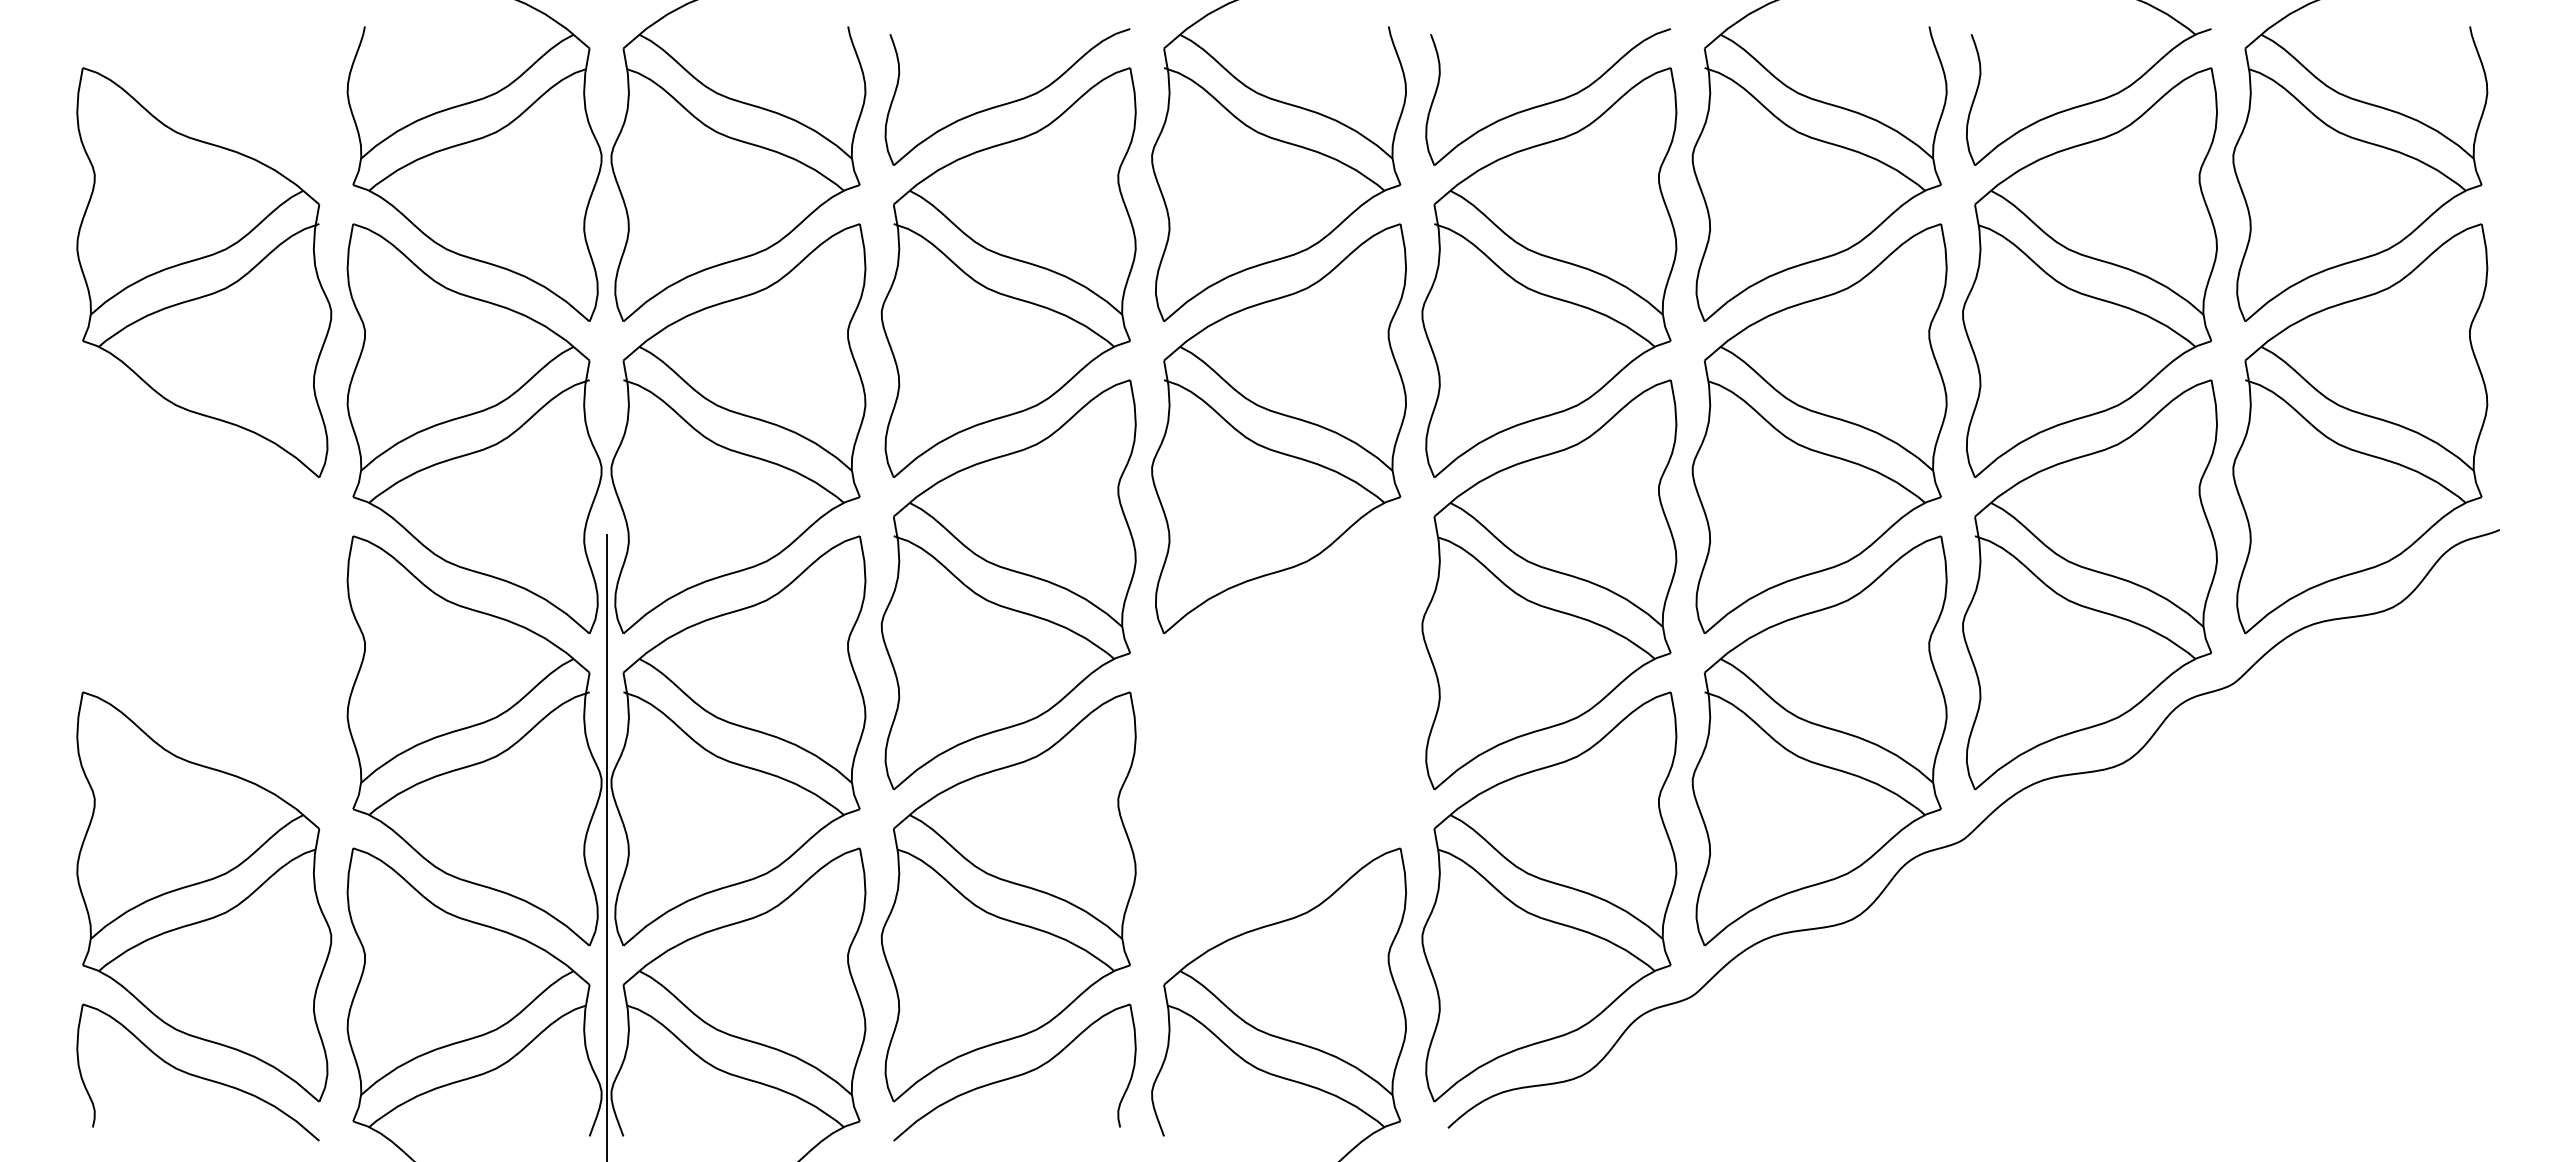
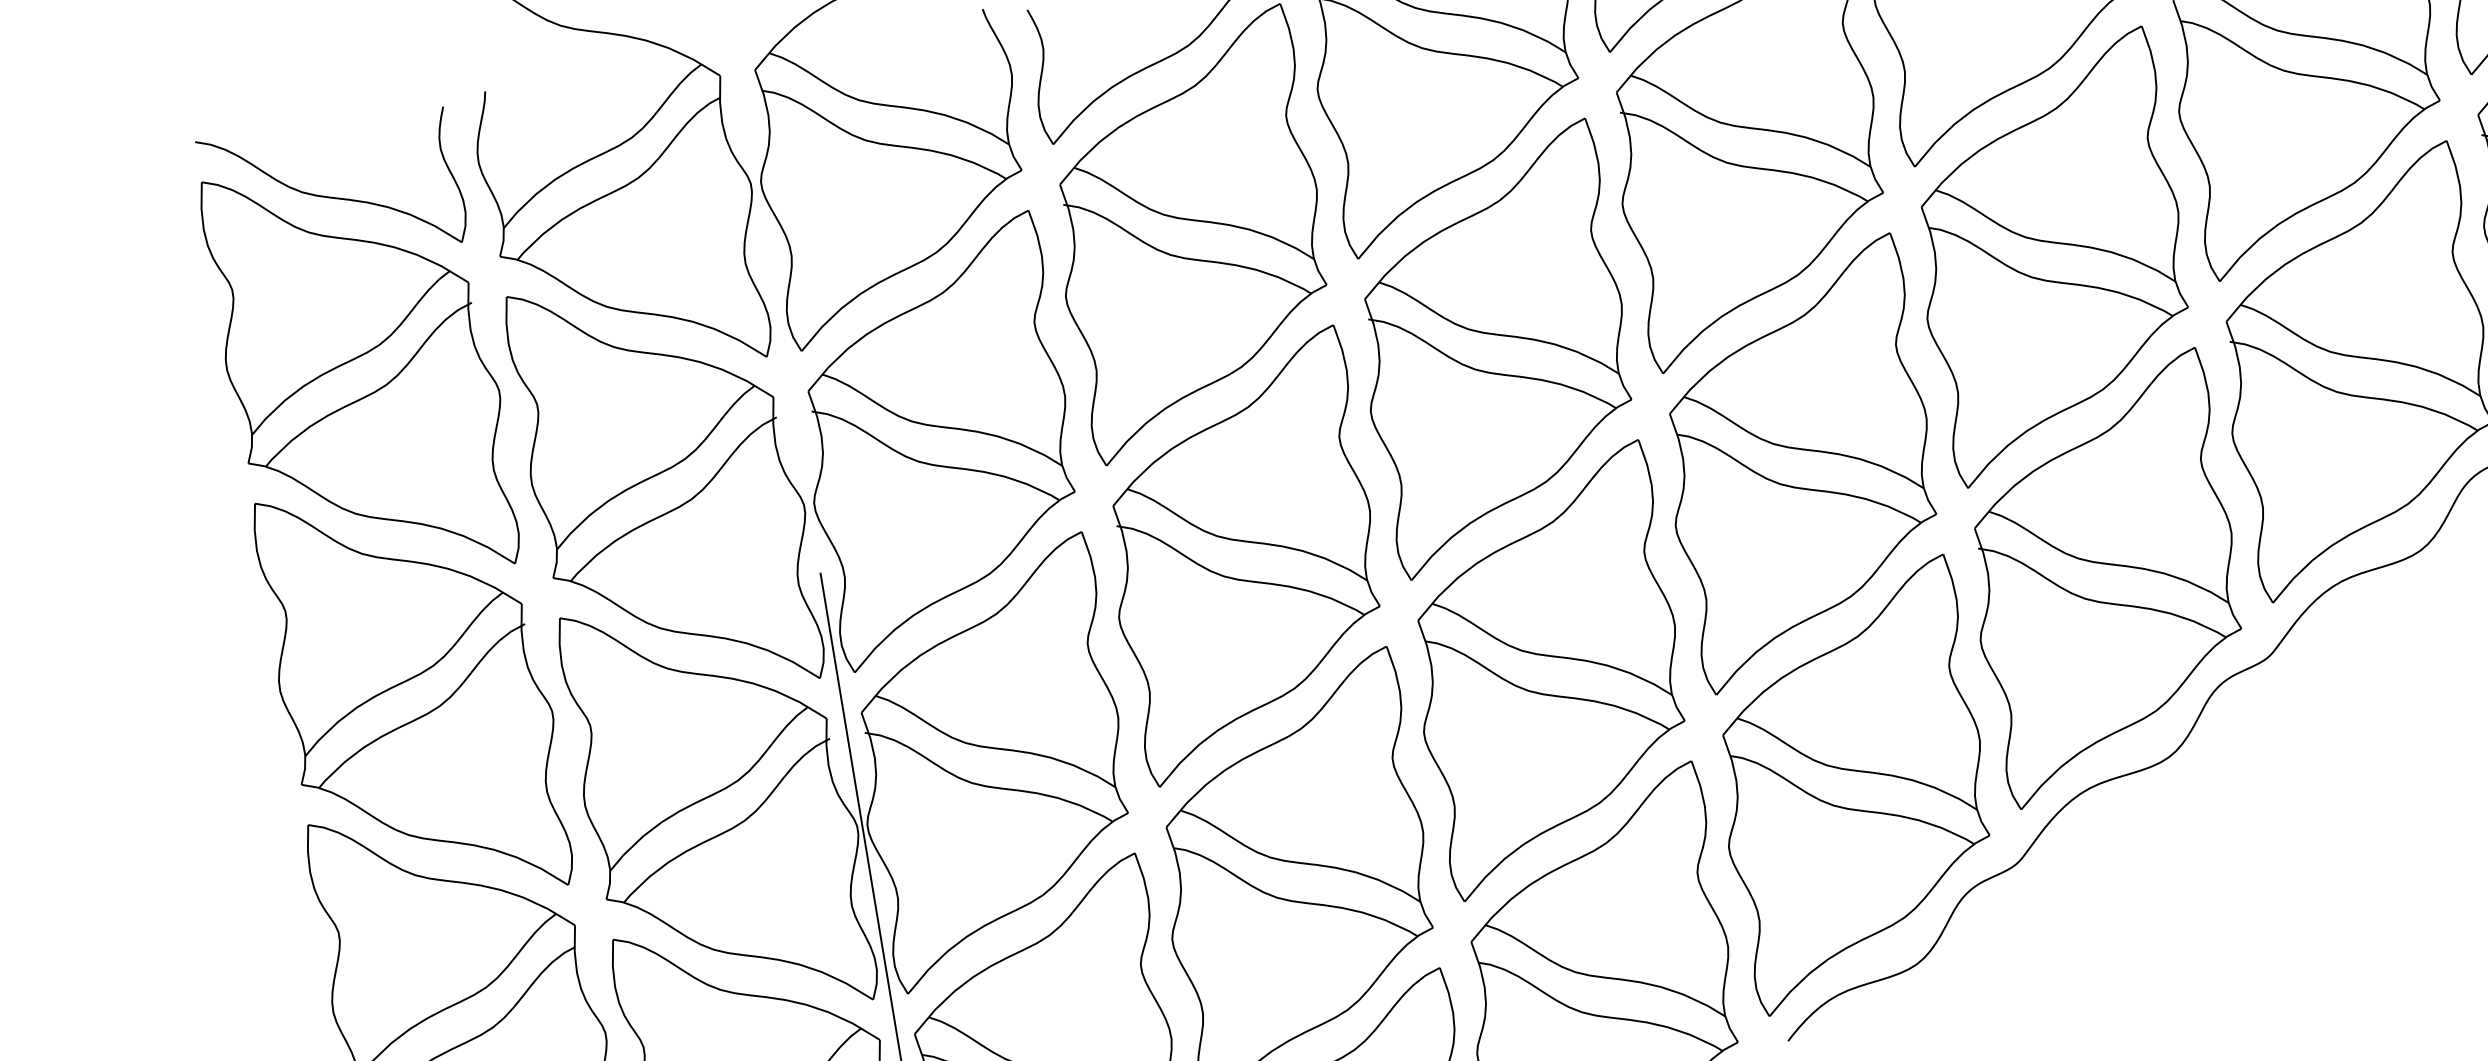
part: (205, 96) -> (332, 190), added
part: (204, 584) -> (415, 693), added
part: (1278, 740) -> (1547, 670), added

